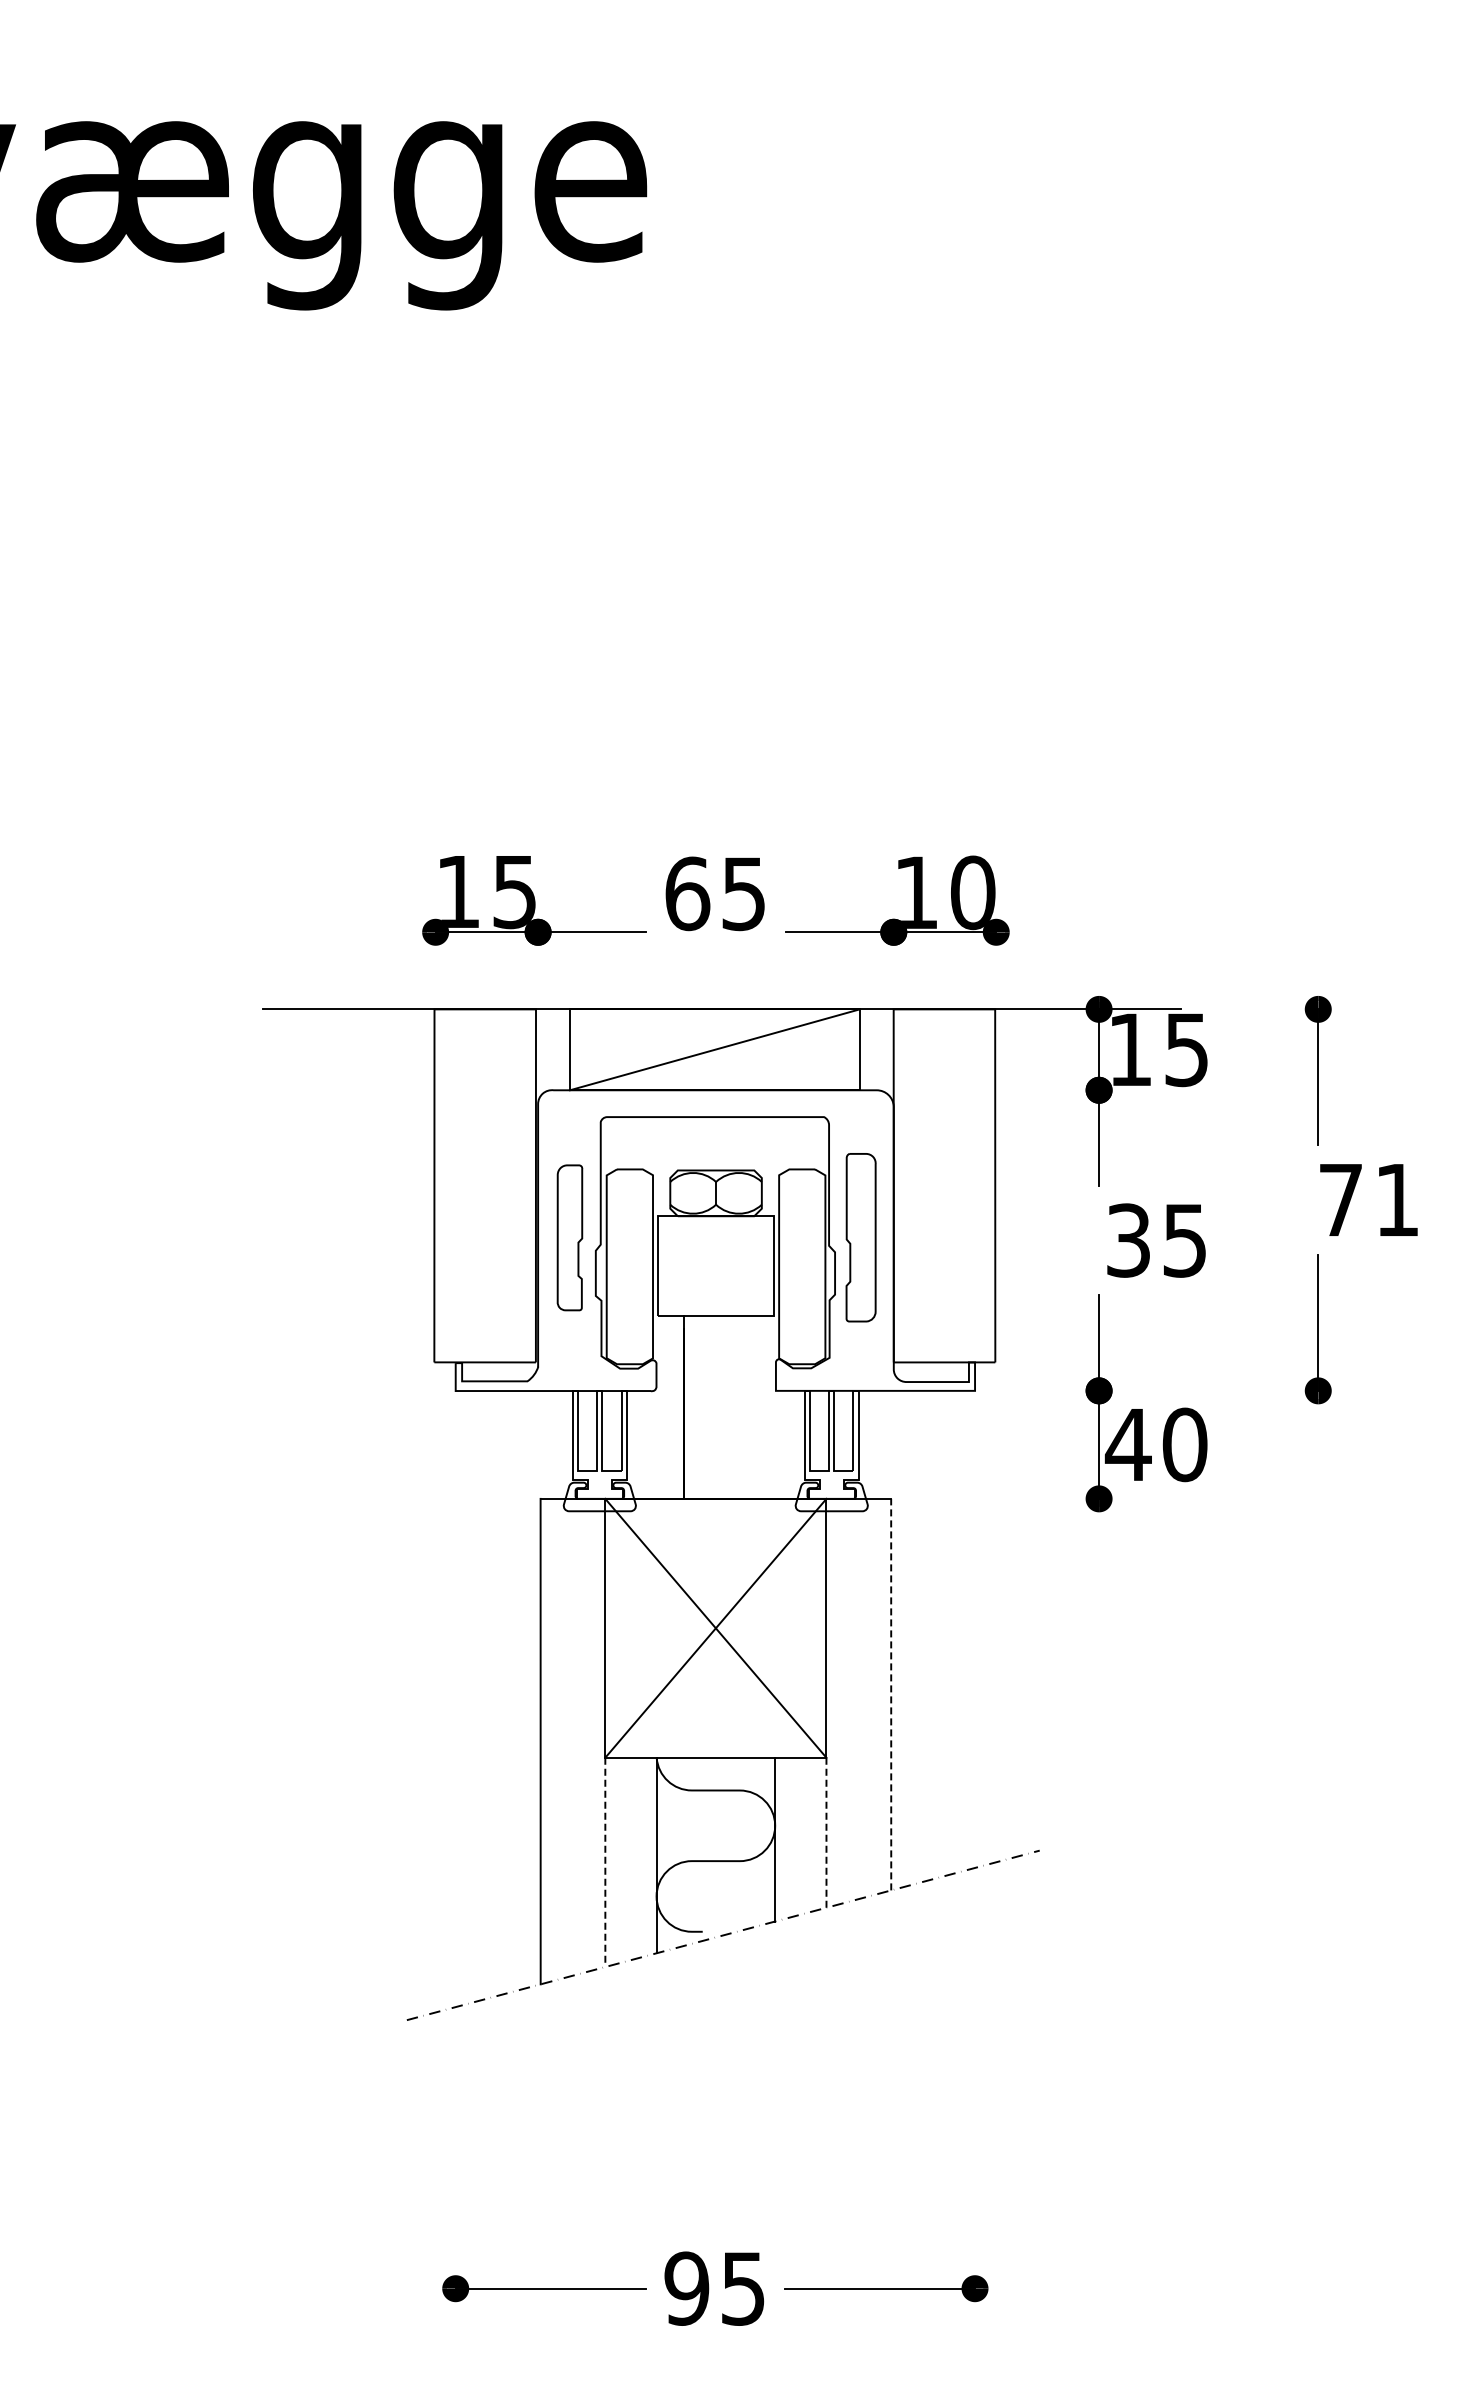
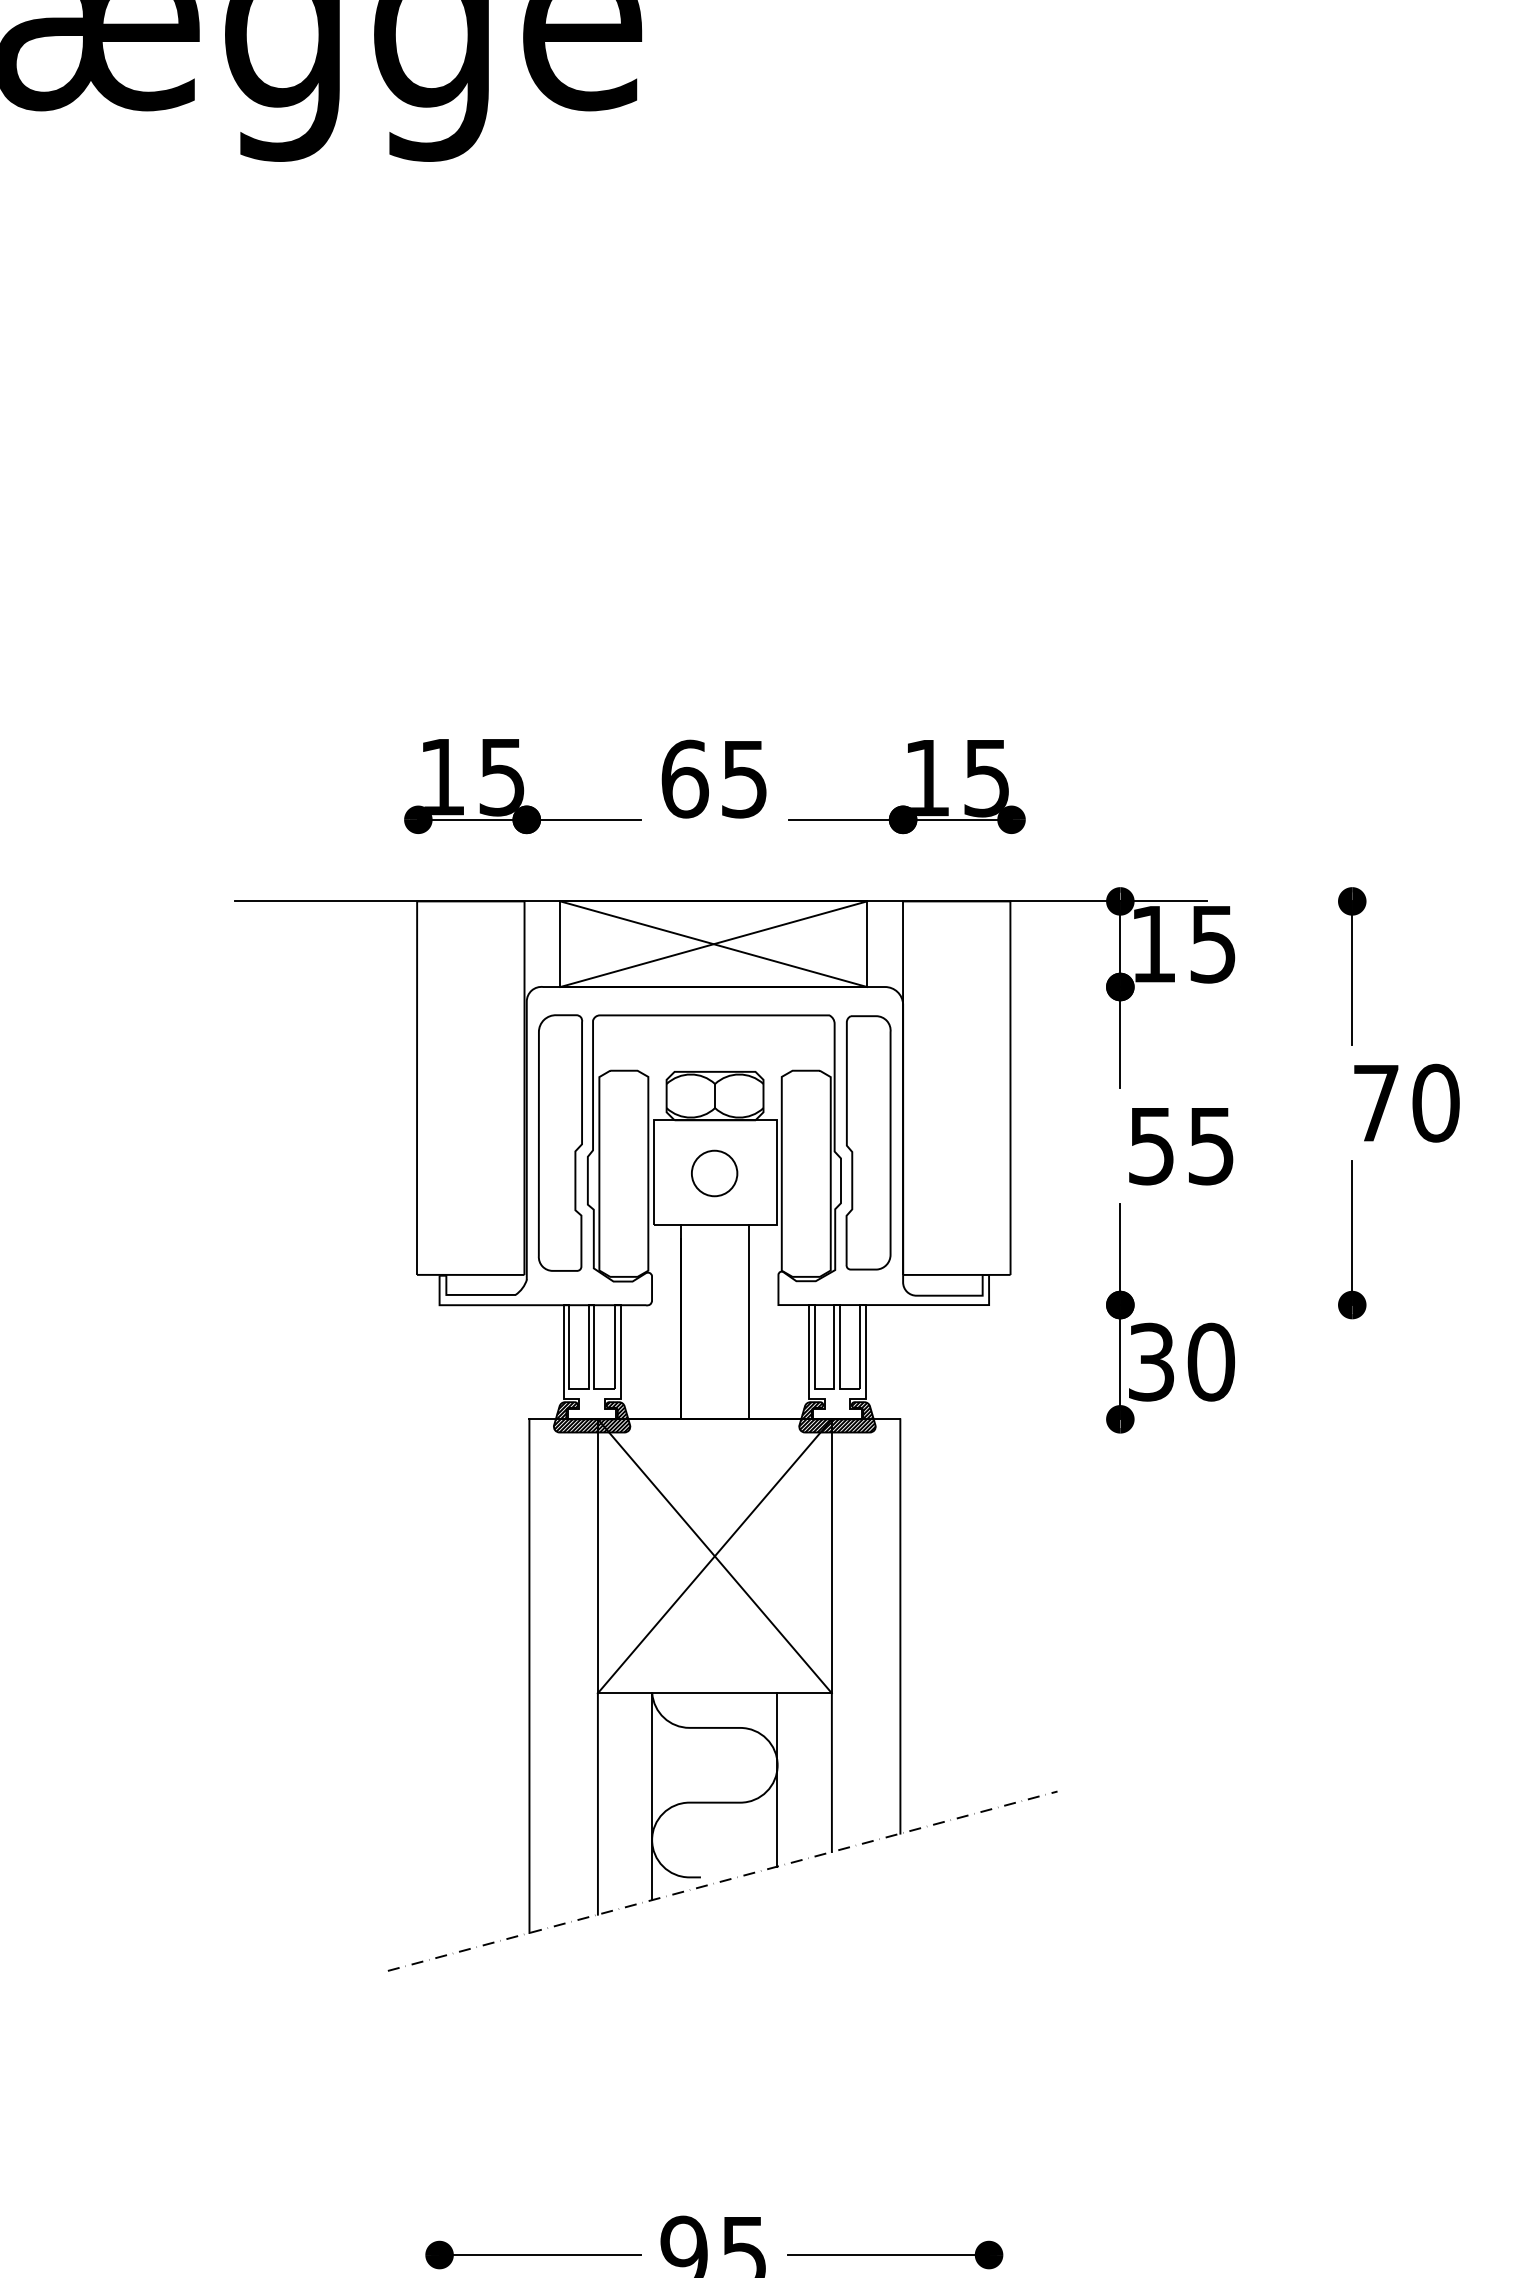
text: (973, 892) -> (987, 777), 10 -> 15
line: (714, 1049) -> (713, 943), added
text: (1397, 1199) -> (1436, 1102), 71 -> 70
part: (569, 1237) -> (559, 1142), size x1.67
part: (860, 1237) -> (867, 1142), size x1.43
text: (1128, 1240) -> (1151, 1145), 35 -> 55
circle: (715, 1266) -> (714, 1173), added
line: (748, 1406) -> (749, 1321), added
text: (1127, 1444) -> (1150, 1361), 40 -> 30
hatch: (599, 1496) -> (591, 1416), added
hatch: (831, 1496) -> (837, 1416), added
line: (891, 1694) -> (900, 1626), dashed -> solid
line: (826, 1833) -> (831, 1773), dashed -> solid
line: (605, 1862) -> (598, 1804), dashed -> solid

